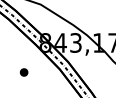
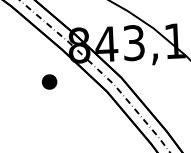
part: (23, 72) -> (48, 82), moved

